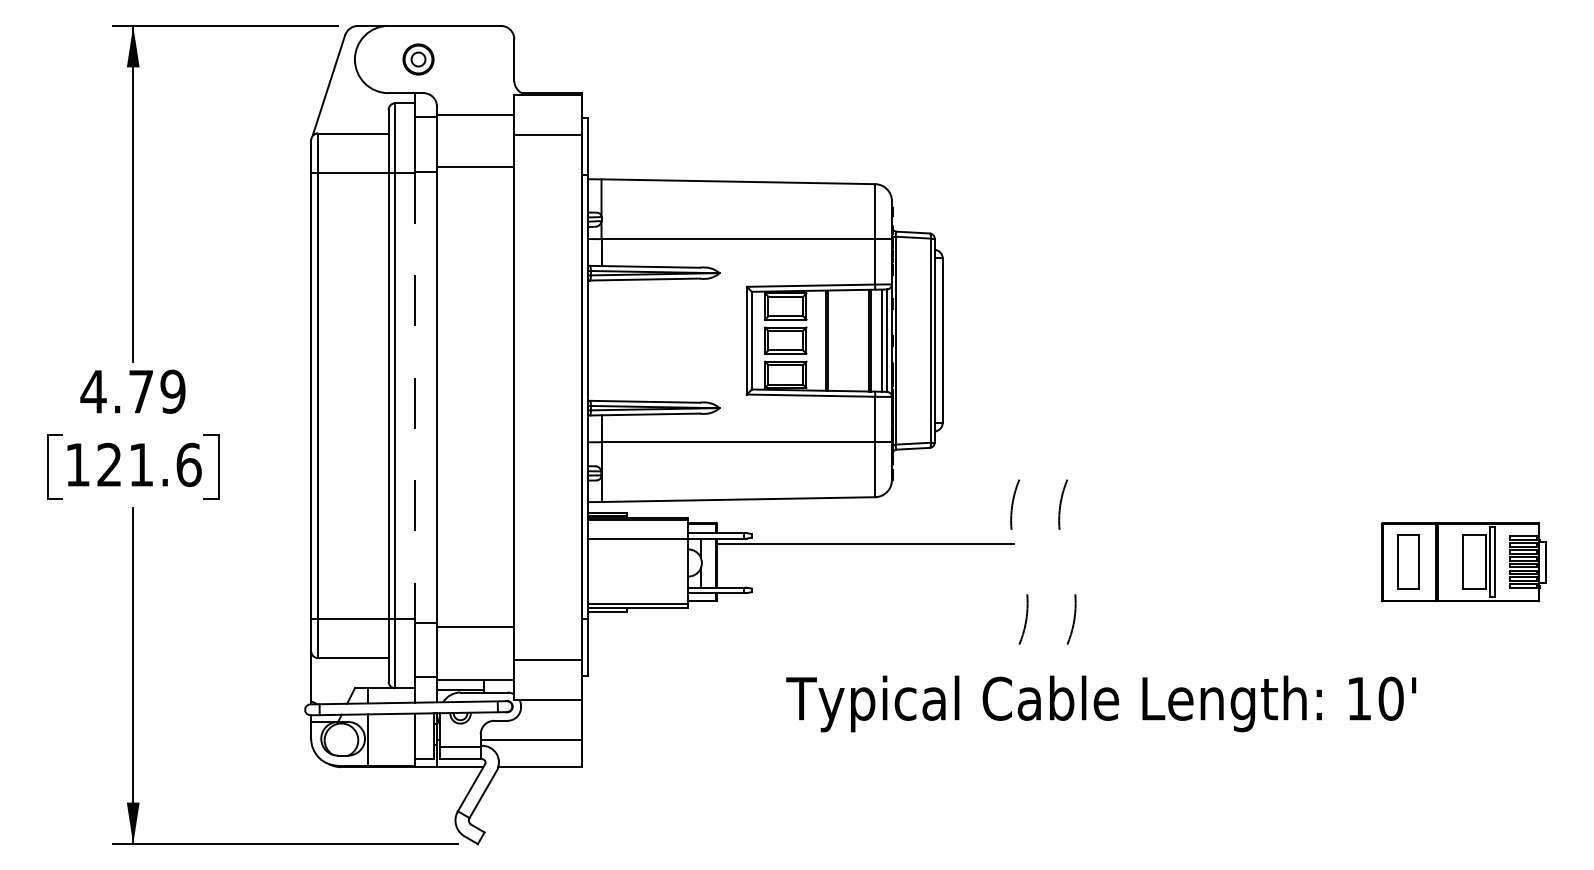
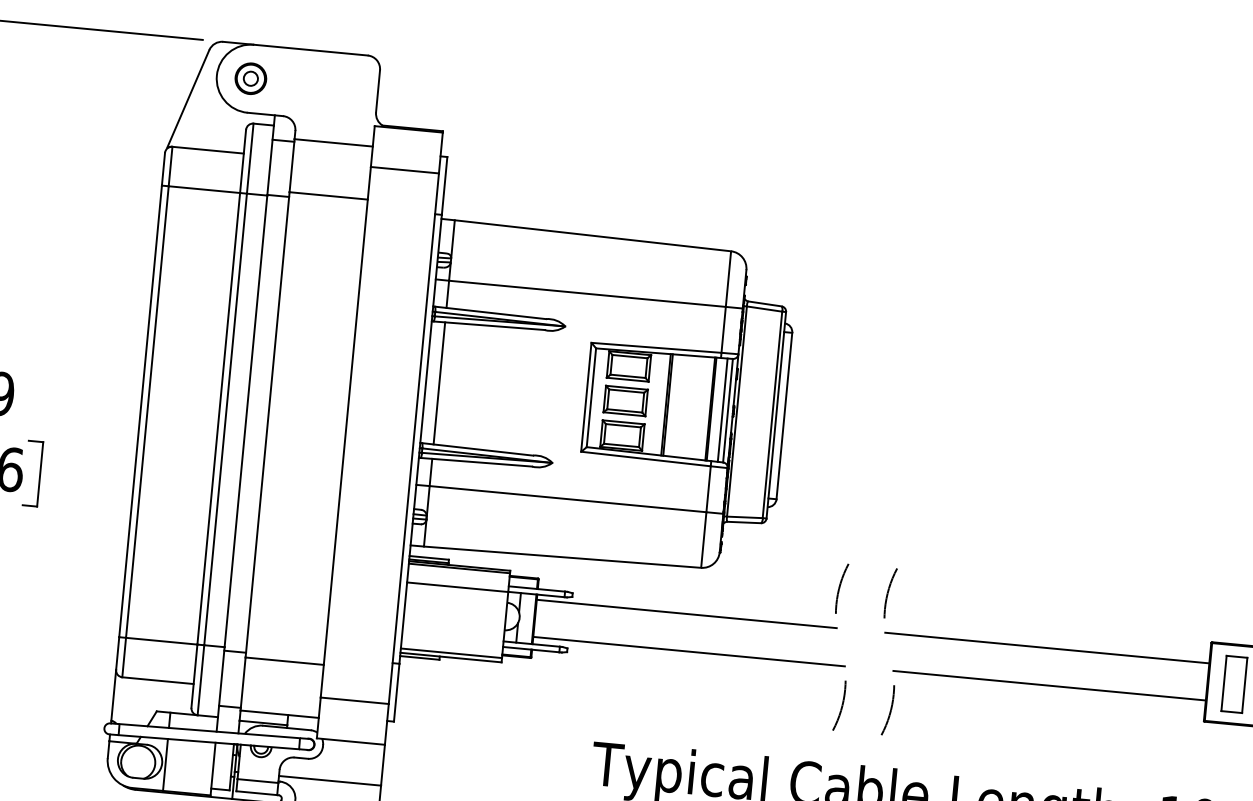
part: (418, 59) -> (250, 78), moved
line: (601, 340) -> (439, 383), added
line: (415, 396) -> (245, 422), dashed -> solid
line: (1221, 543) -> (1046, 647), added
line: (871, 580) -> (689, 651), added
line: (1227, 580) -> (1049, 685), added

